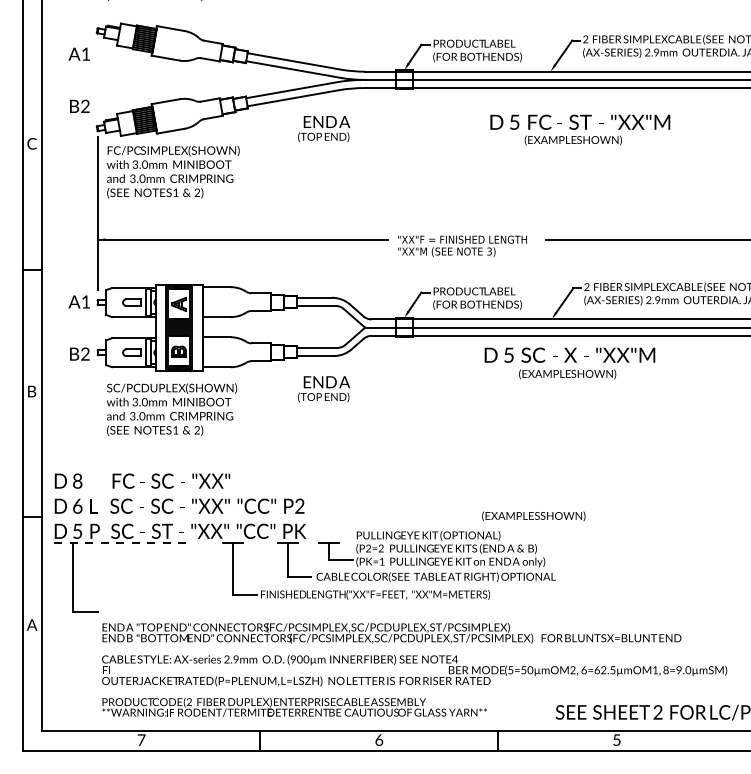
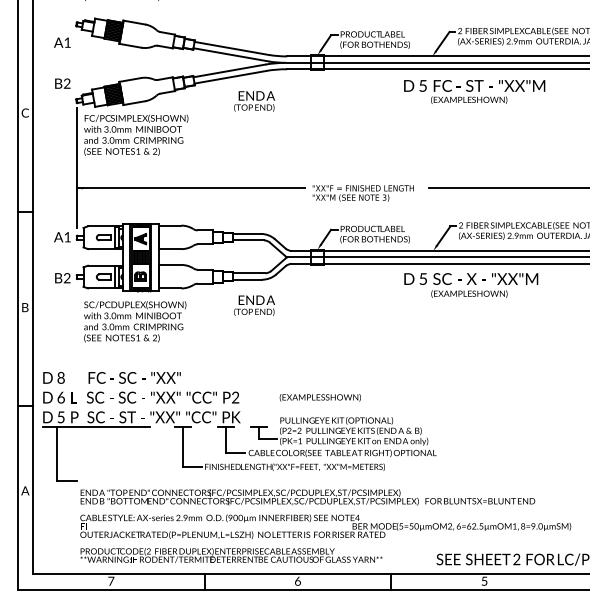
text: (580, 129) -> (474, 91), moved
text: (569, 363) -> (470, 285), moved
text: (533, 516) -> (320, 397), moved
line: (123, 543) -> (97, 426), dashed -> solid

